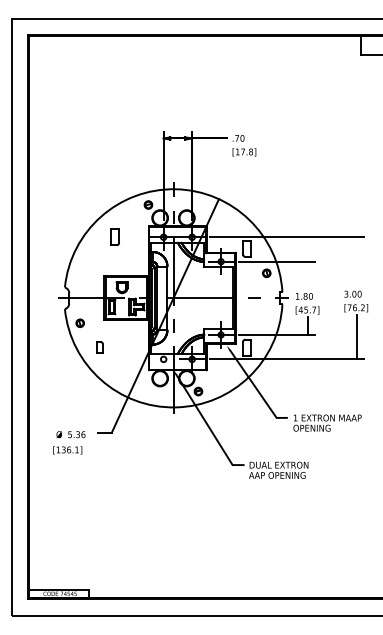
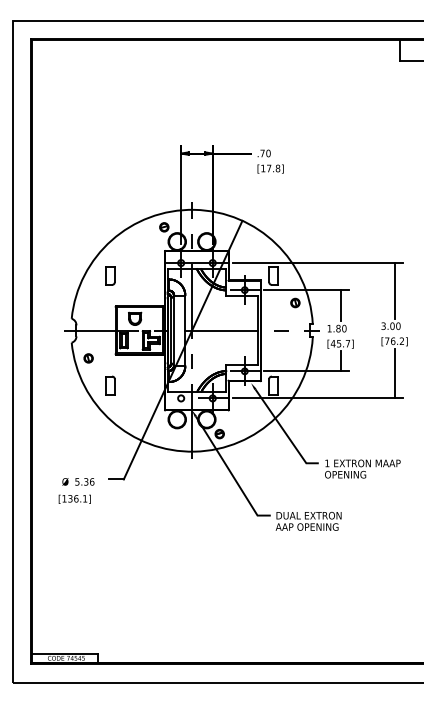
part: (115, 236) -> (110, 275), moved
line: (357, 262) -> (395, 290), added
line: (308, 275) -> (341, 305), added
part: (99, 347) -> (110, 385), size x1.43

